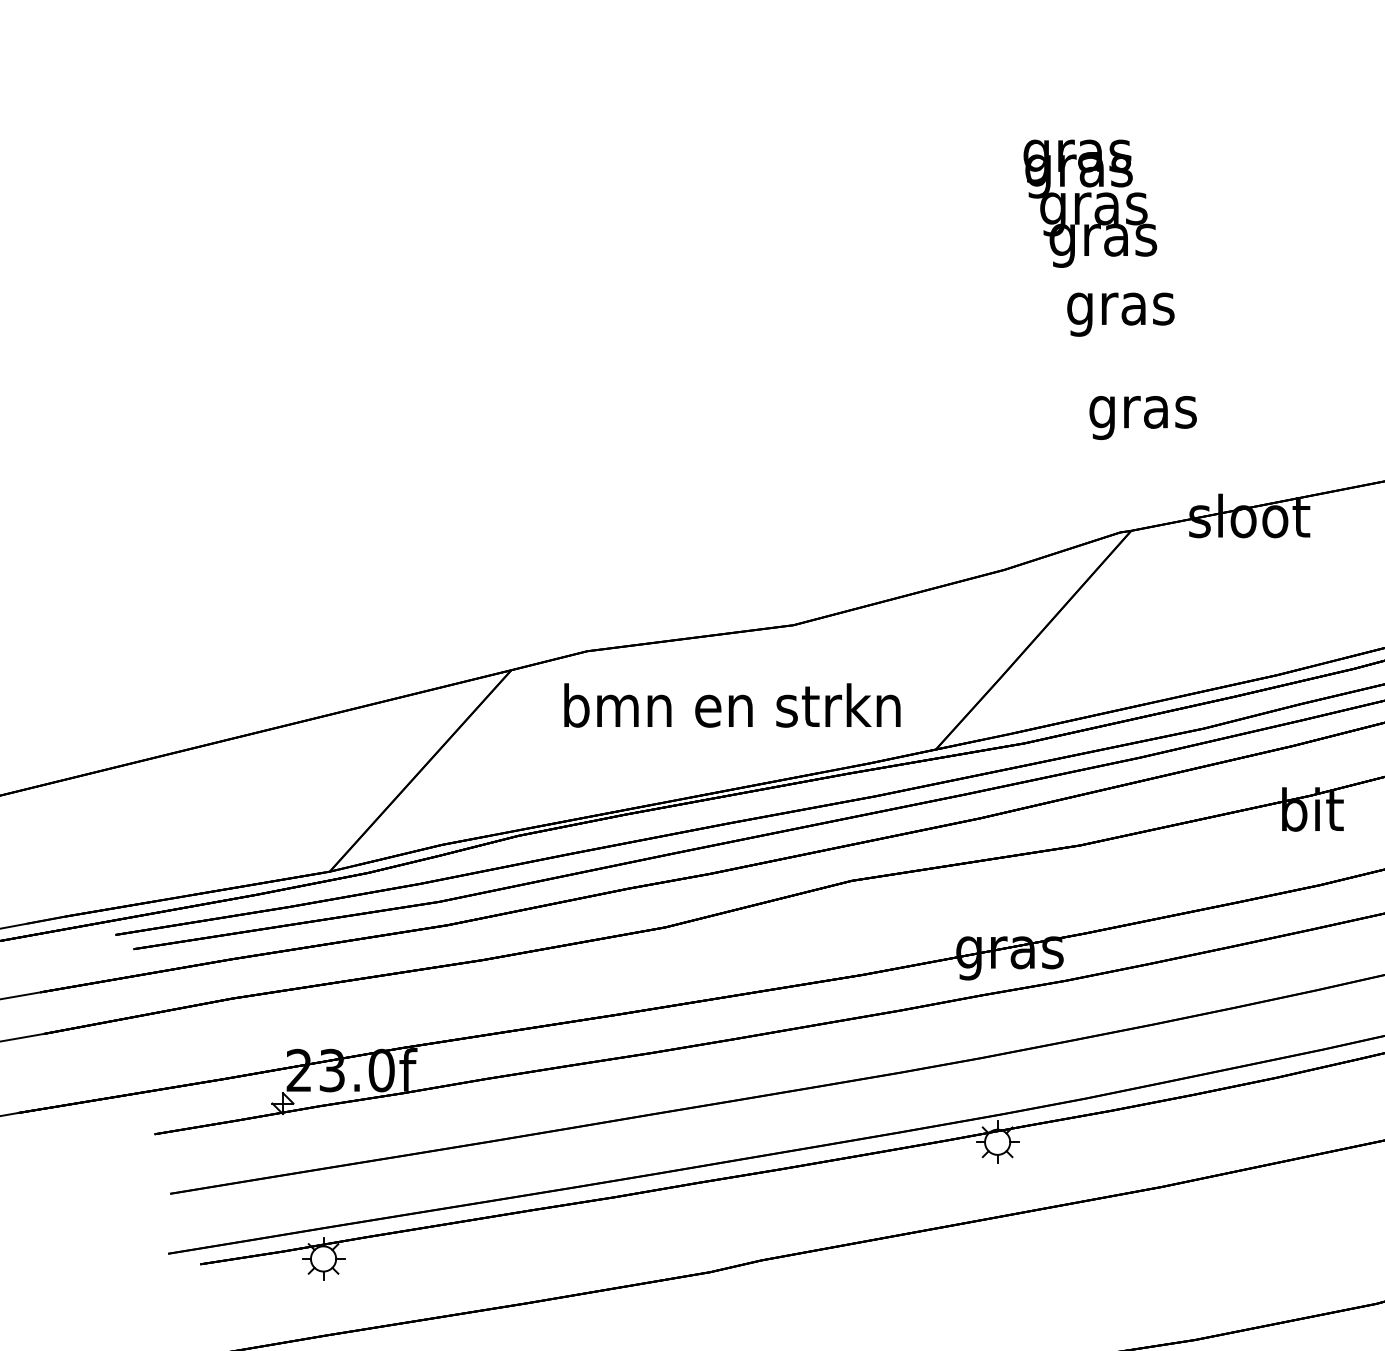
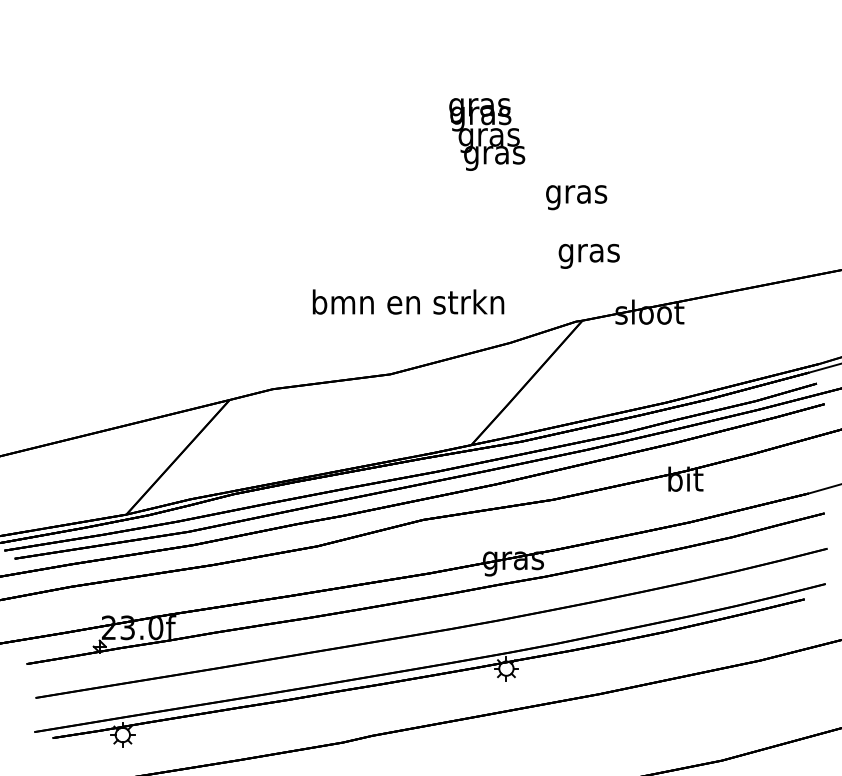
text: (1090, 203) -> (487, 134), moved
text: (732, 704) -> (408, 301), moved

